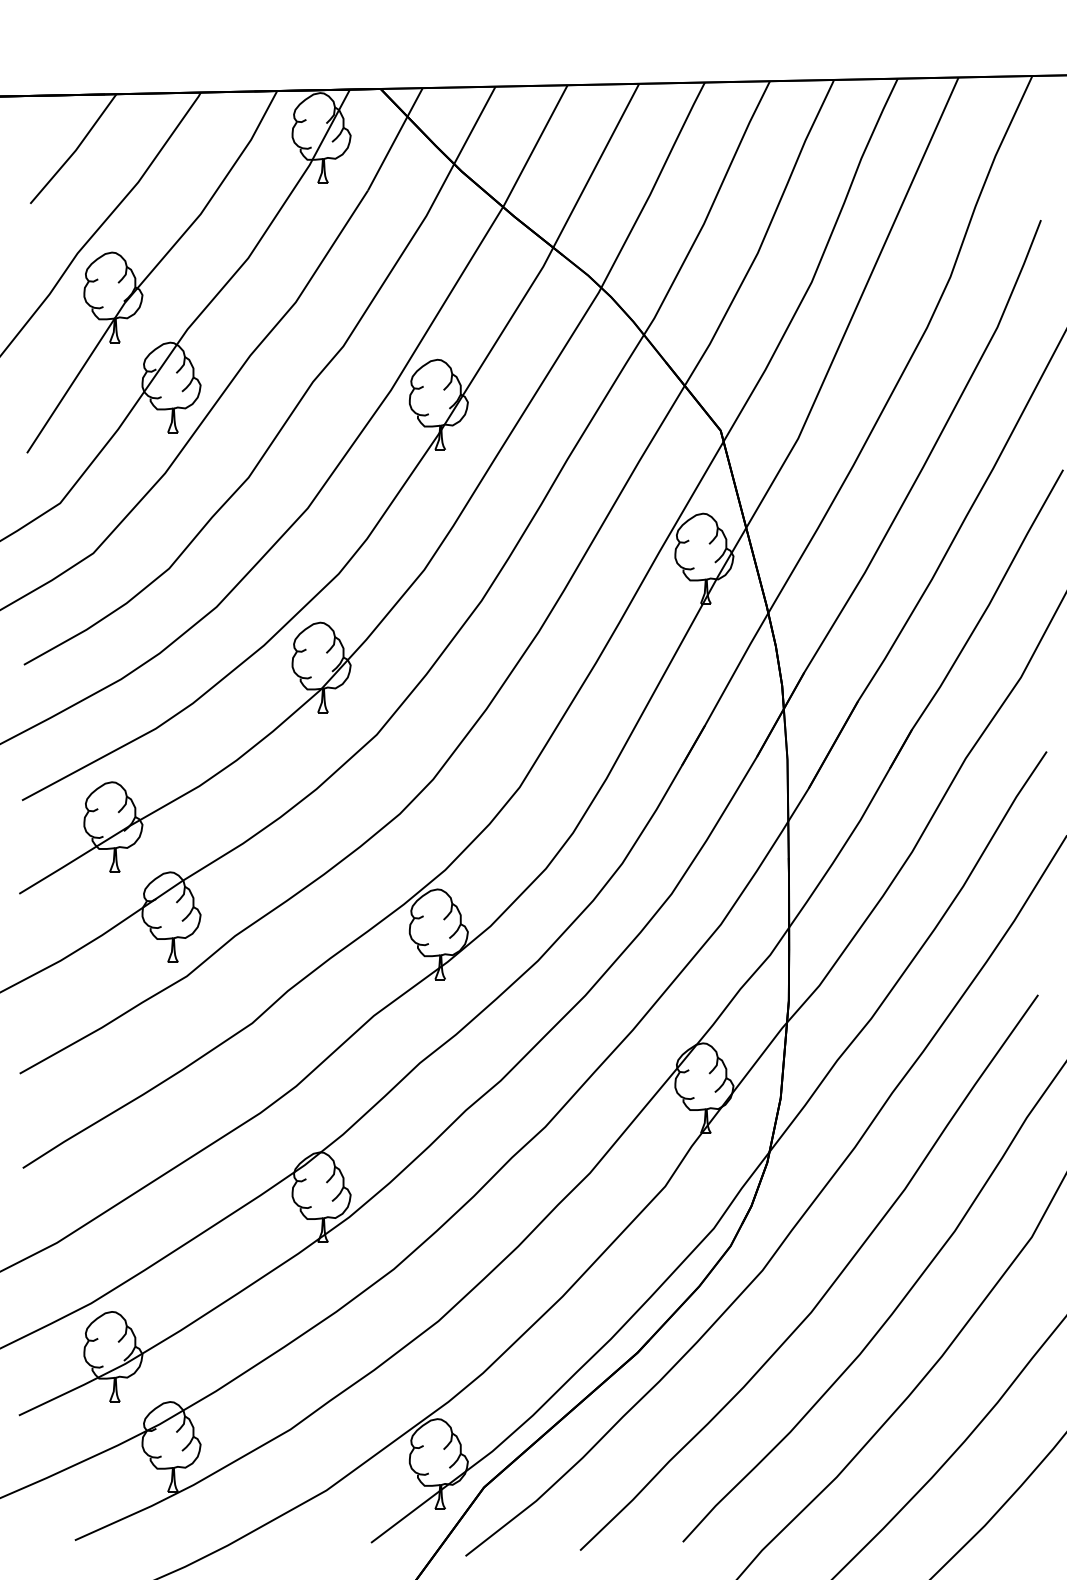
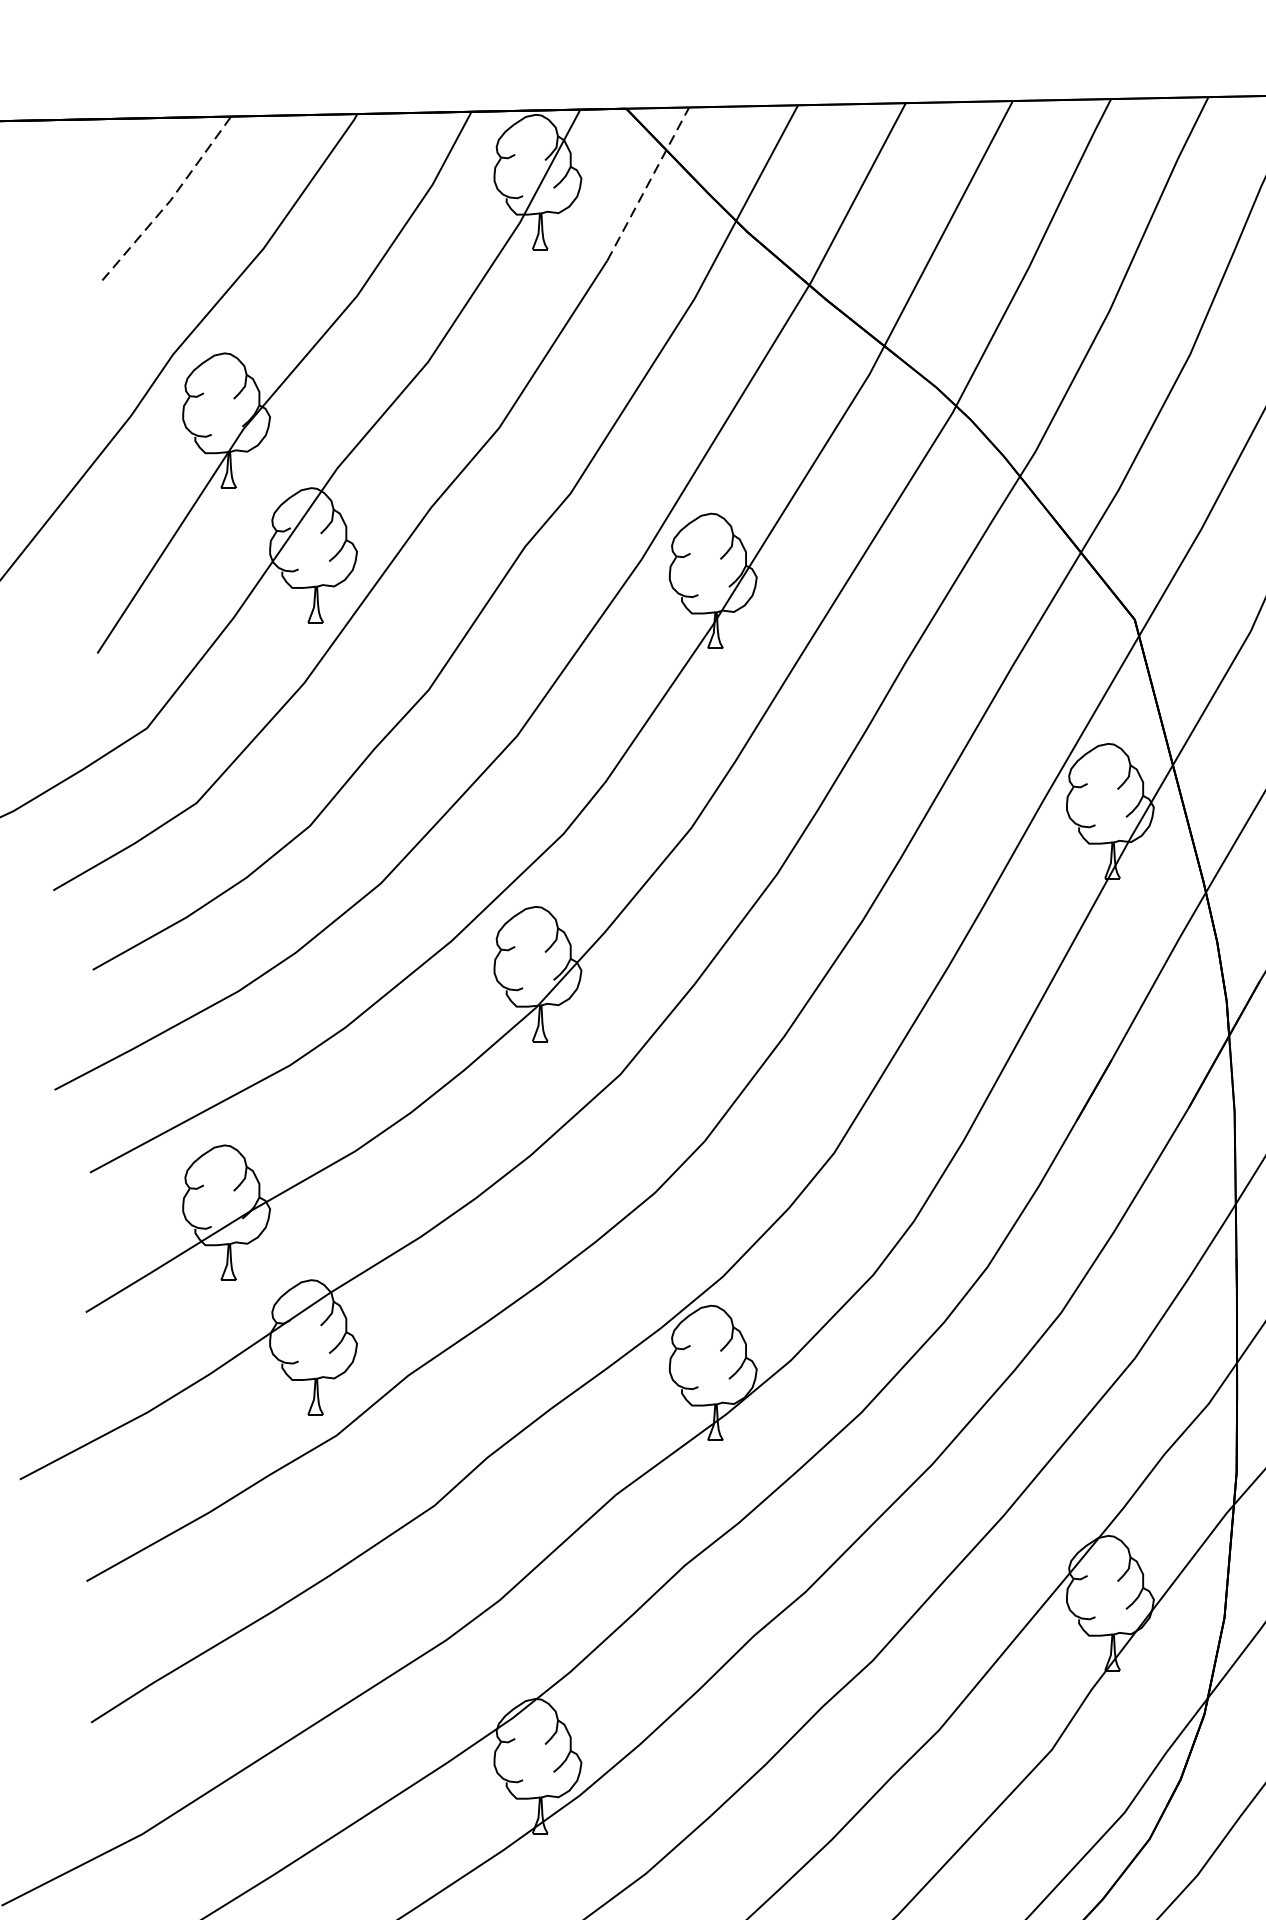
line: (395, 138) -> (648, 182), solid -> dashed
line: (75, 150) -> (169, 200), solid -> dashed

